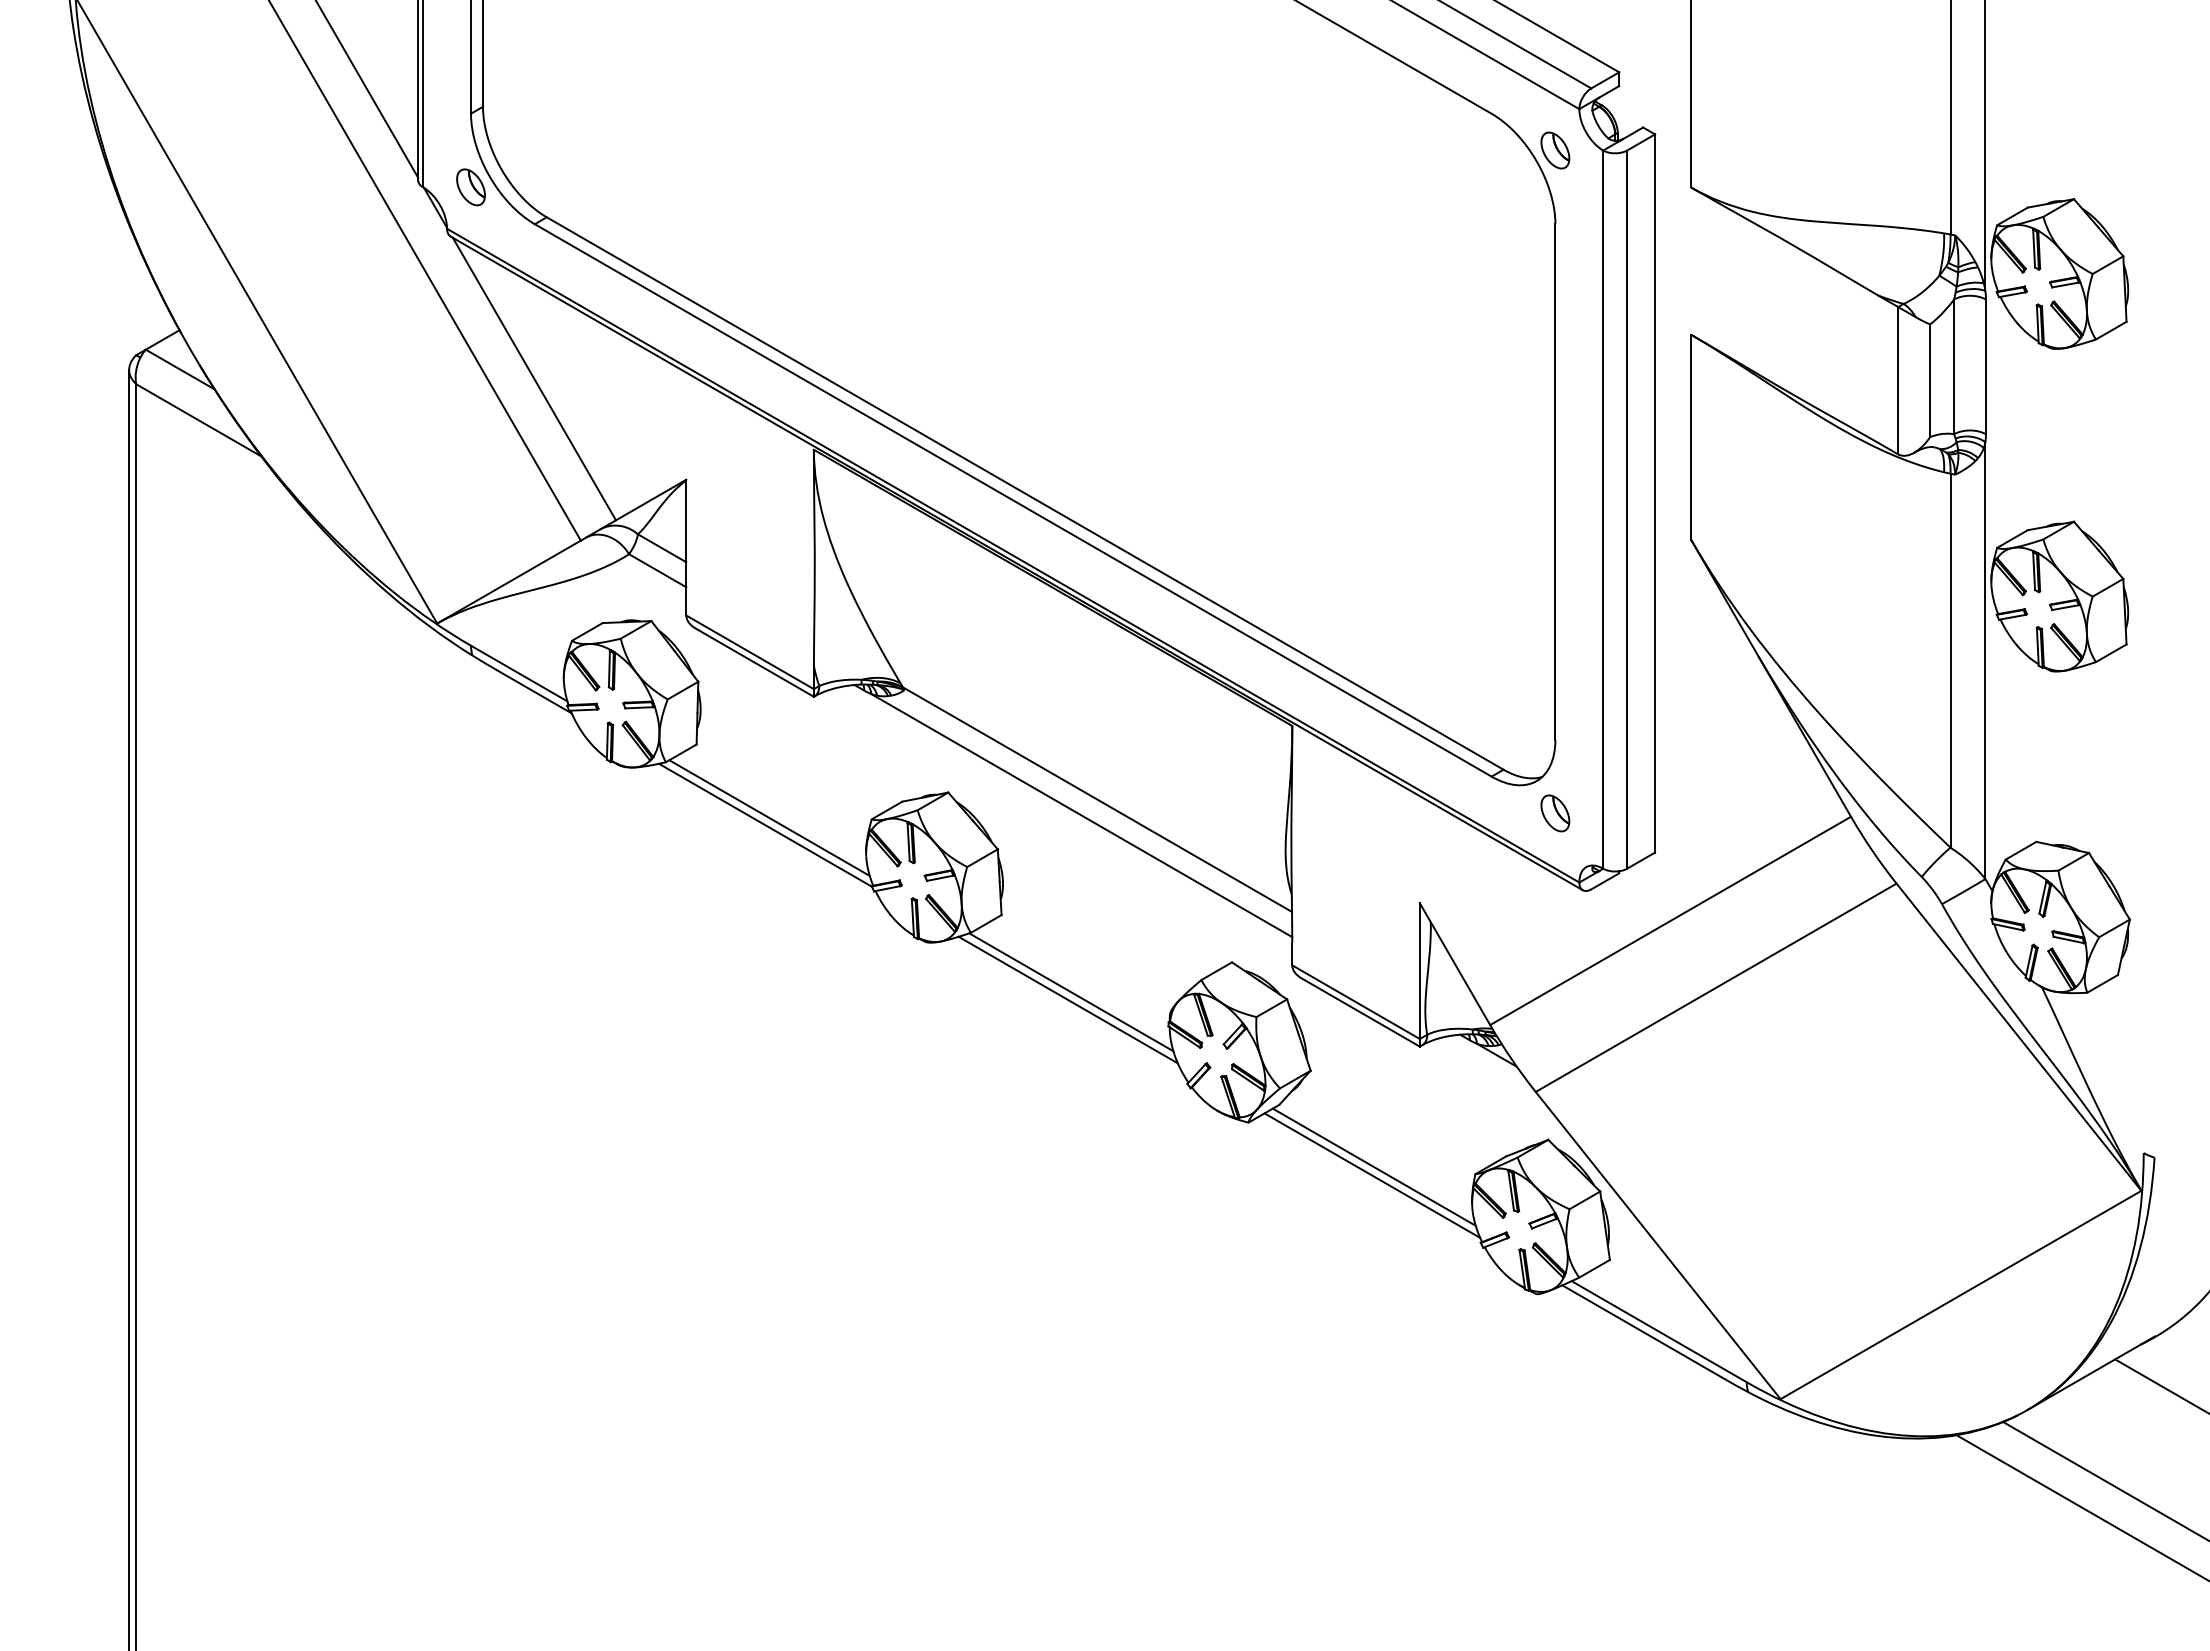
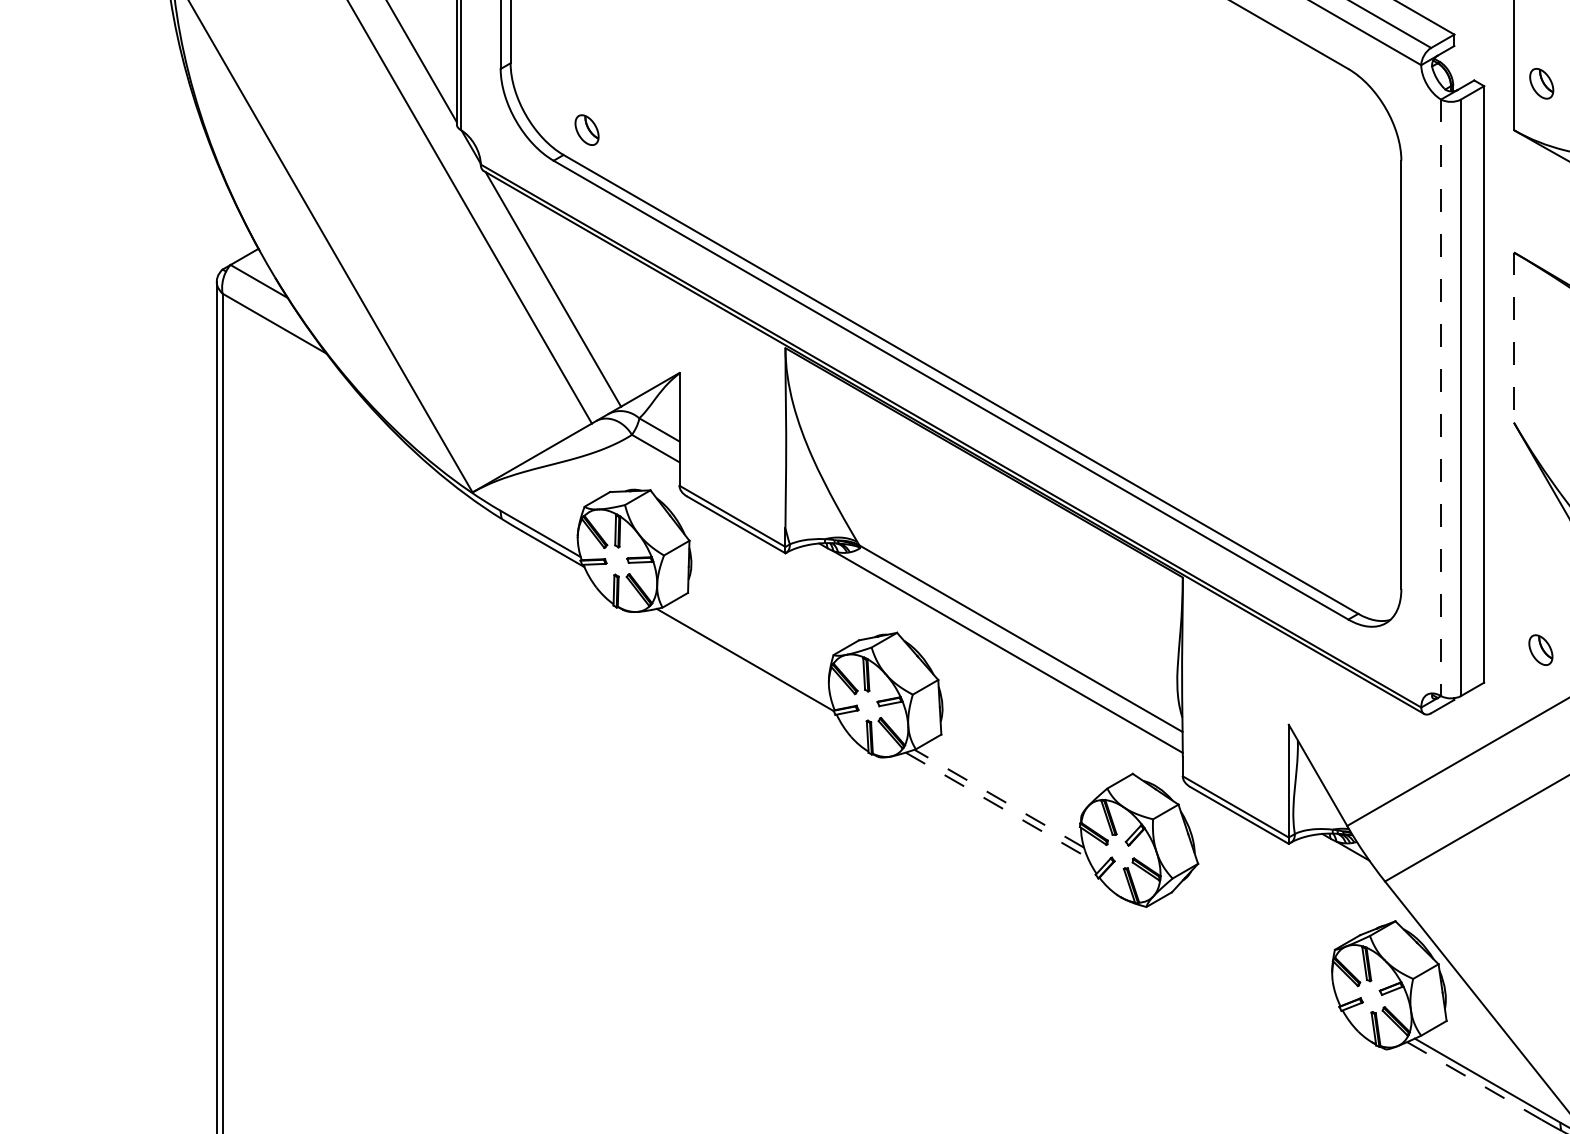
part: (1555, 150) -> (1541, 83), moved
part: (470, 187) -> (586, 130), moved
line: (1690, 437) -> (1513, 337), solid -> dashed
line: (1603, 510) -> (1441, 398), solid -> dashed
part: (1555, 813) -> (1540, 650), moved
line: (769, 817) -> (748, 653), removed
line: (1071, 992) -> (999, 798), solid -> dashed
line: (1068, 1000) -> (996, 805), solid -> dashed
line: (1373, 1166) -> (1250, 943), removed
line: (1372, 1175) -> (1249, 950), removed
line: (1643, 1332) -> (1474, 1081), solid -> dashed

